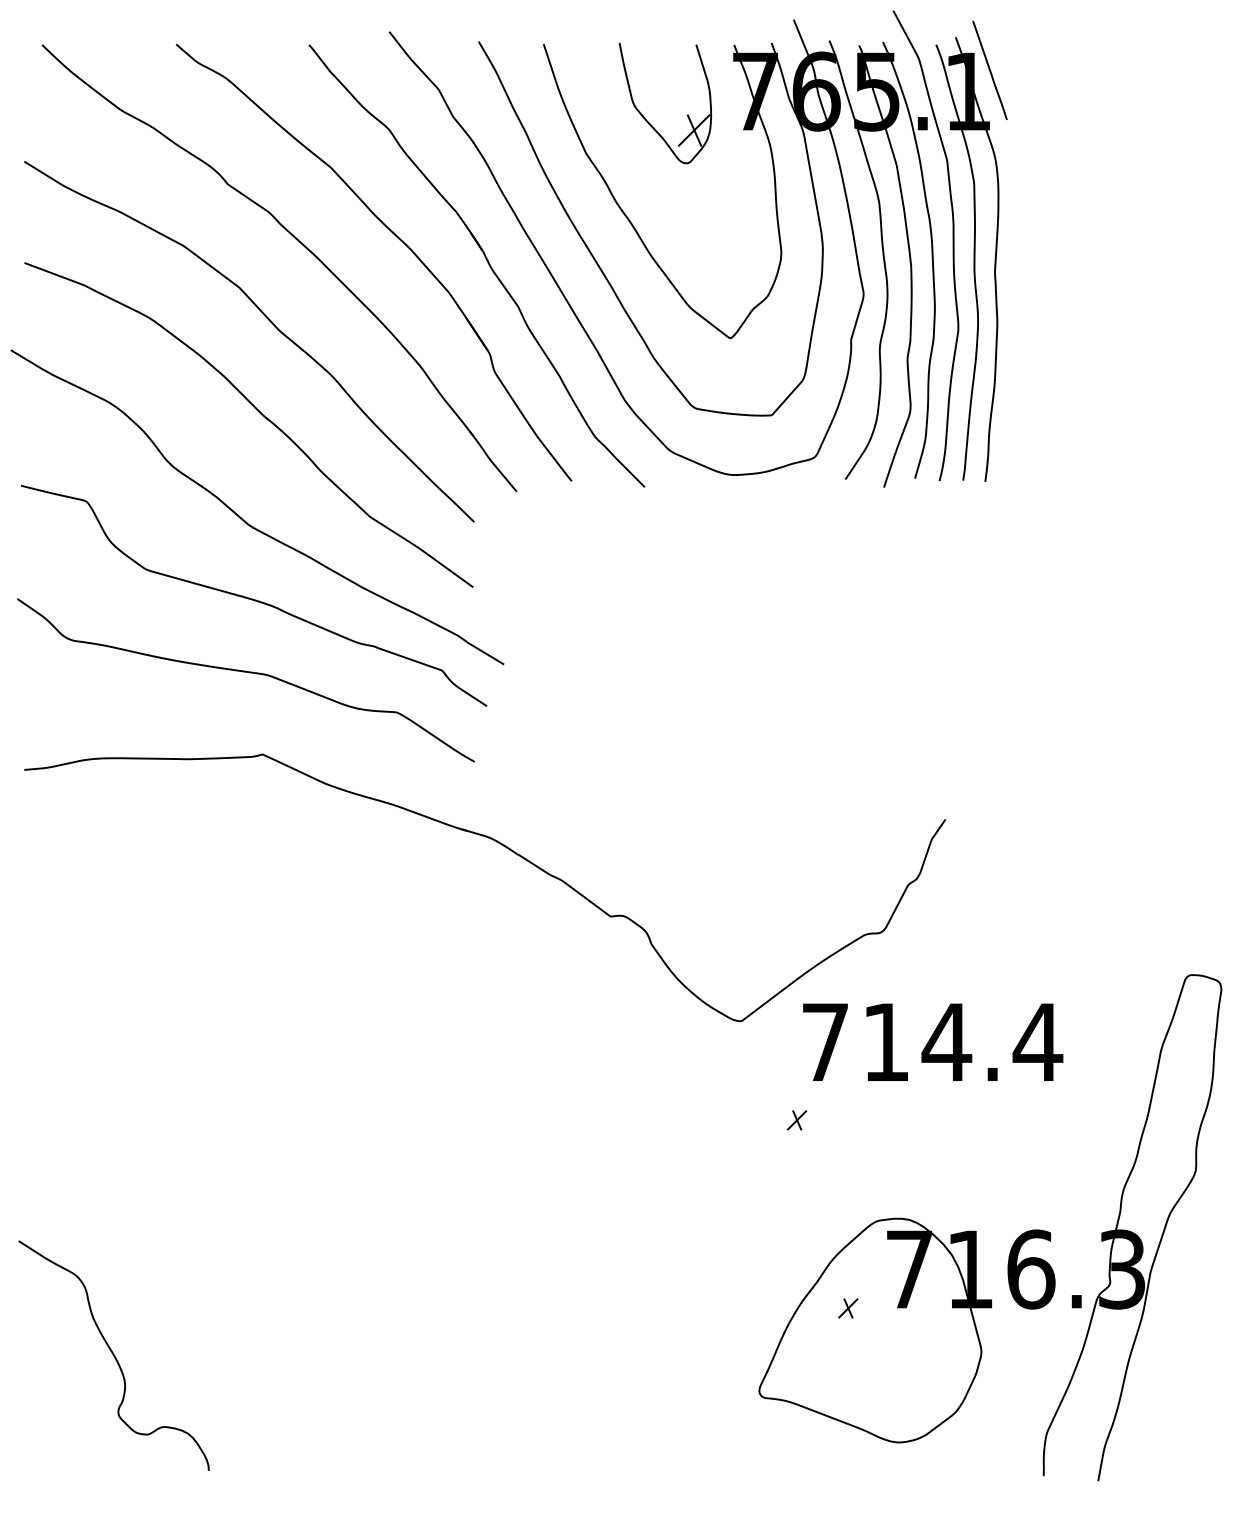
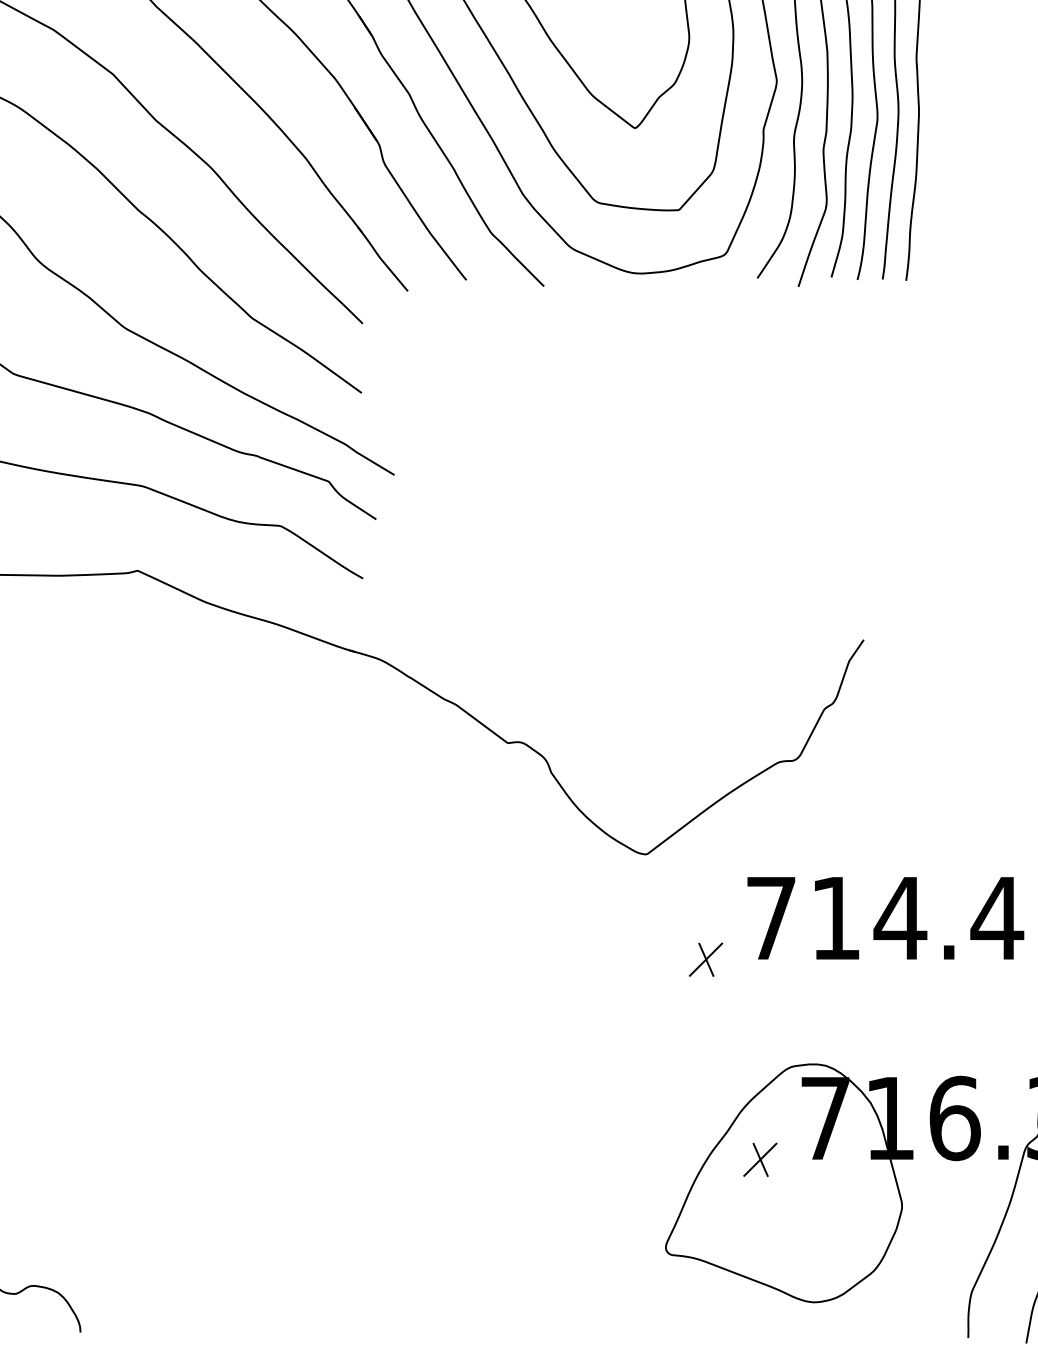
text: (933, 1041) -> (886, 917), moved
part: (796, 1120) -> (705, 959), size x1.67
part: (848, 1308) -> (760, 1159), size x1.67

